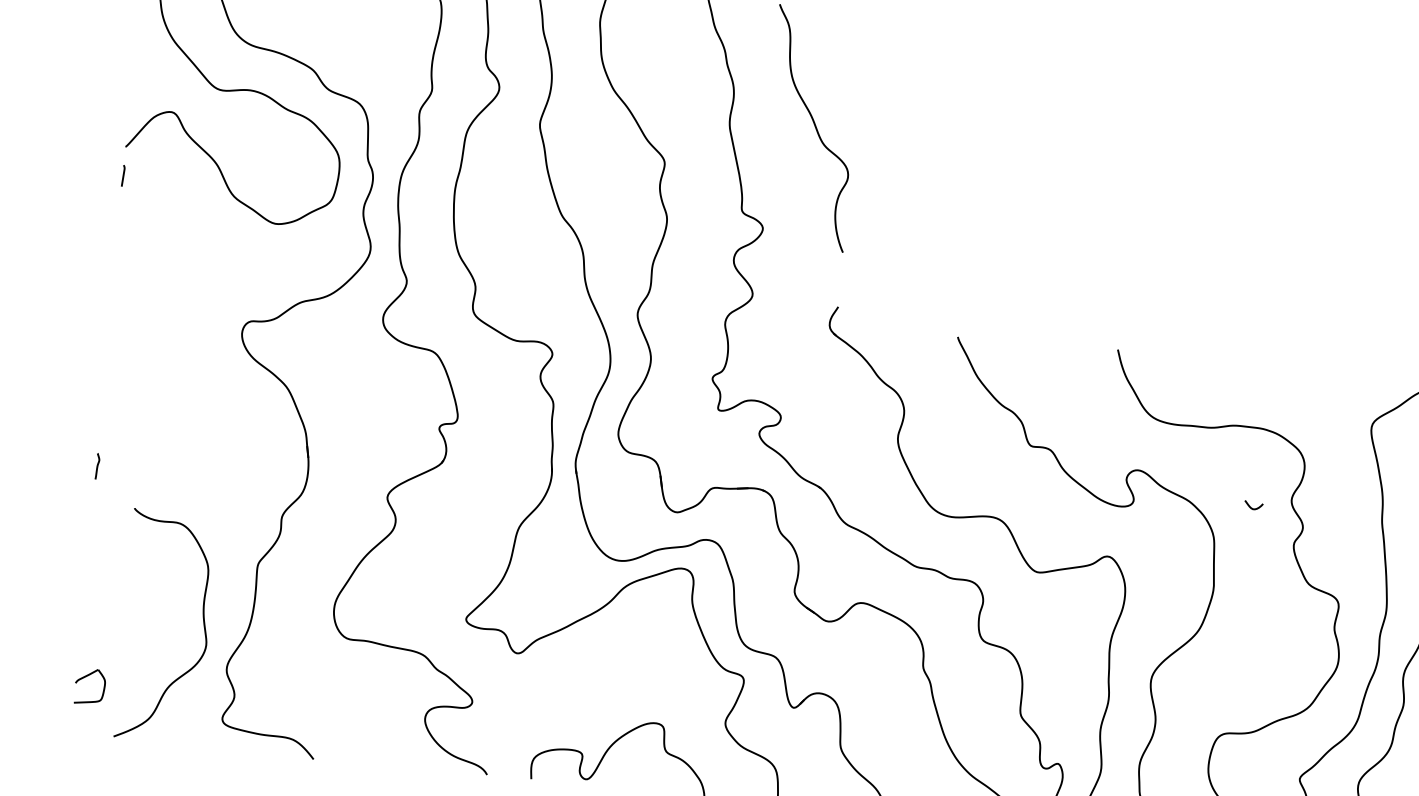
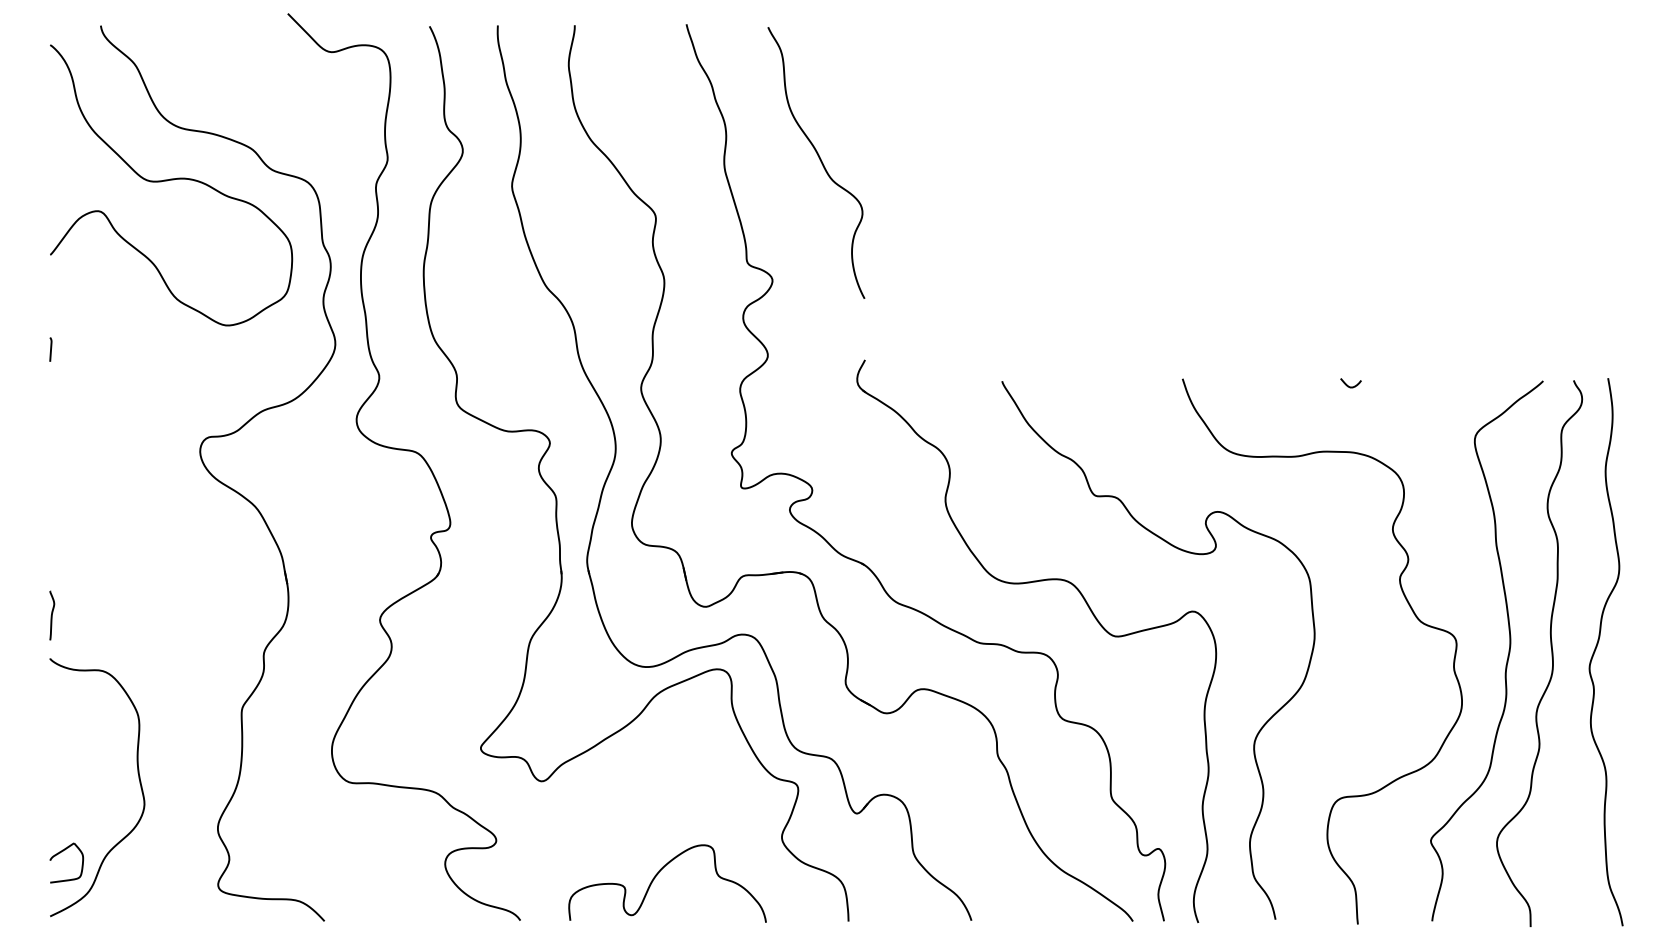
line: (123, 175) -> (50, 349), moved
part: (97, 466) -> (52, 615), size x1.67
curve: (1251, 507) -> (1348, 385), moved
curve: (203, 621) -> (138, 778), moved

